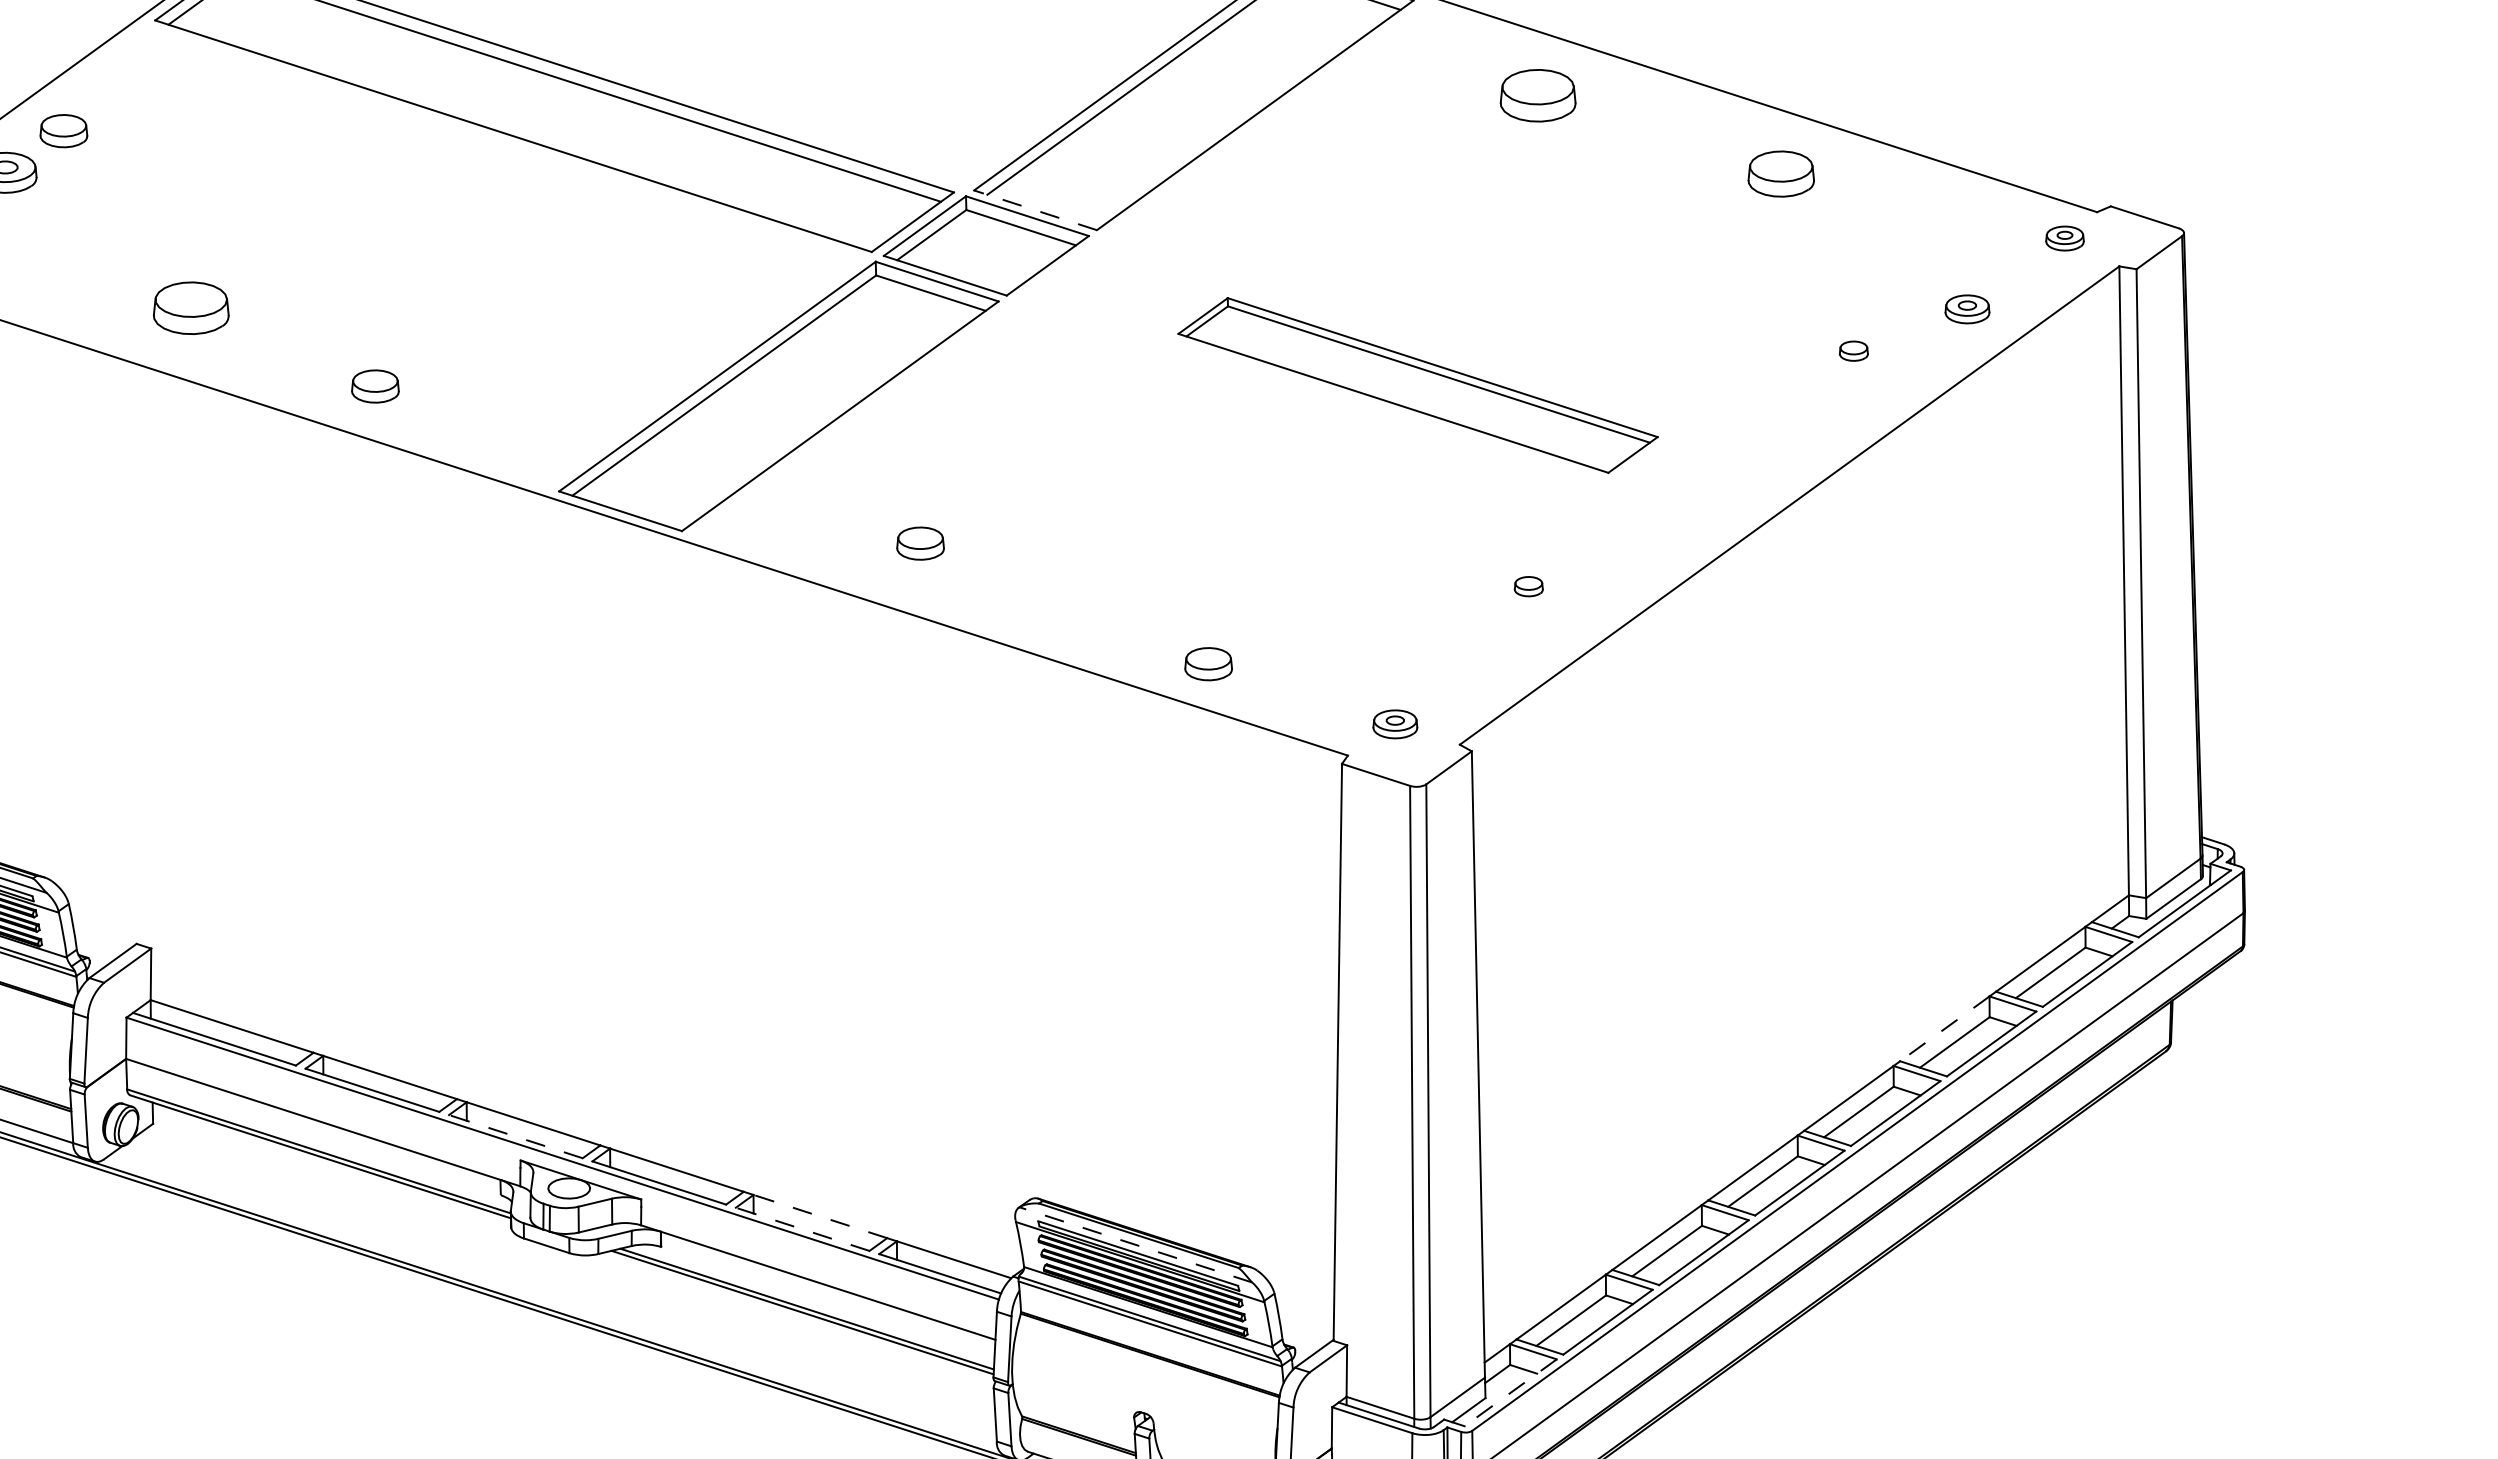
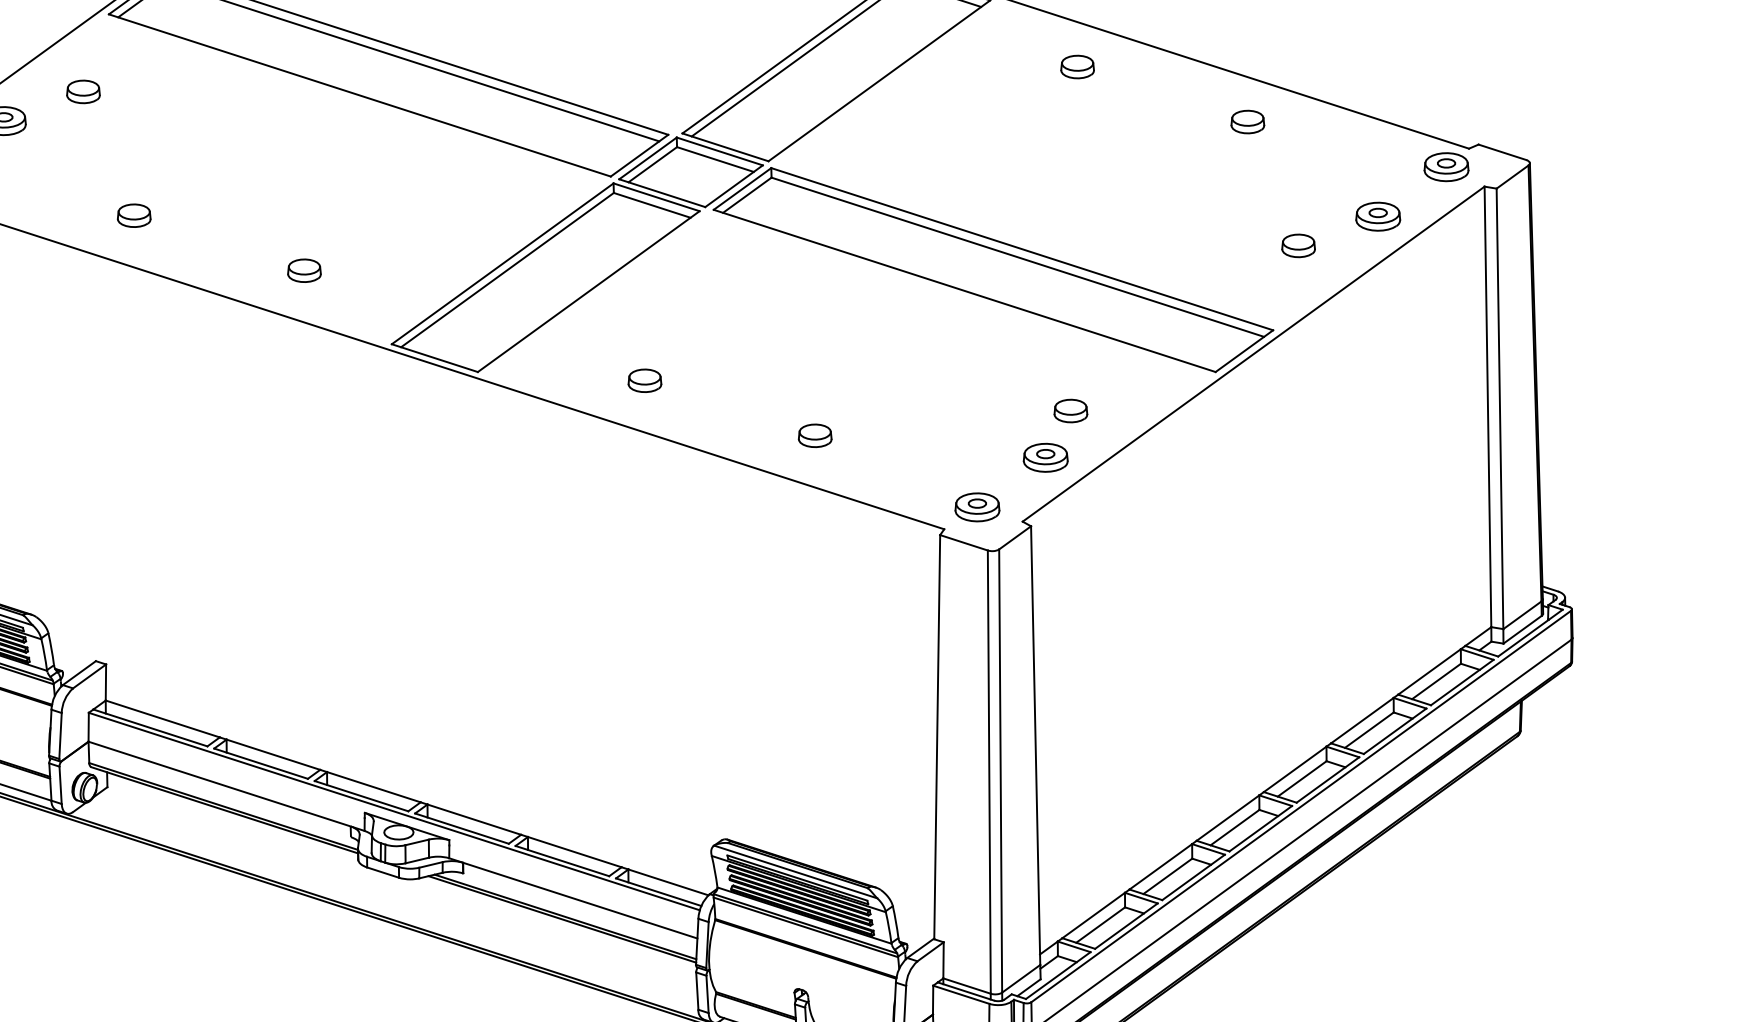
part: (1538, 95) -> (1077, 66), size x0.62
part: (63, 131) -> (83, 92), moved
part: (1781, 174) -> (1247, 122), size x0.71
line: (1035, 210) -> (725, 147), dashed -> solid
part: (2064, 238) -> (1446, 167), size x1.67
part: (191, 307) -> (134, 215), size x0.62
part: (1967, 309) -> (1378, 216), size x1.43
part: (1853, 351) -> (1298, 246), size x1.67
part: (1417, 385) -> (993, 270), size x1.67
part: (375, 386) -> (304, 270), moved
part: (1528, 586) -> (1070, 410), size x1.67
part: (1492, 653) -> (1045, 457), added
part: (1208, 664) -> (815, 436), moved
part: (1395, 724) -> (977, 507), size x1.43
line: (1944, 1029) -> (1362, 721), dashed -> solid
line: (515, 1136) -> (361, 796), dashed -> solid
line: (819, 1216) -> (574, 852), dashed -> solid
line: (802, 1229) -> (562, 861), dashed -> solid
line: (1135, 1244) -> (795, 871), dashed -> solid
line: (1510, 1392) -> (1058, 975), dashed -> solid

